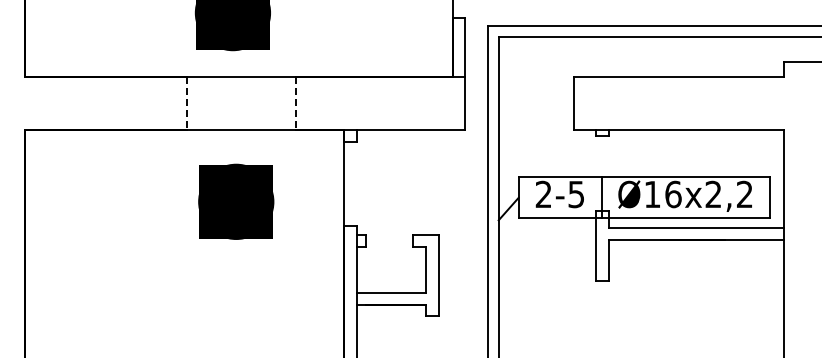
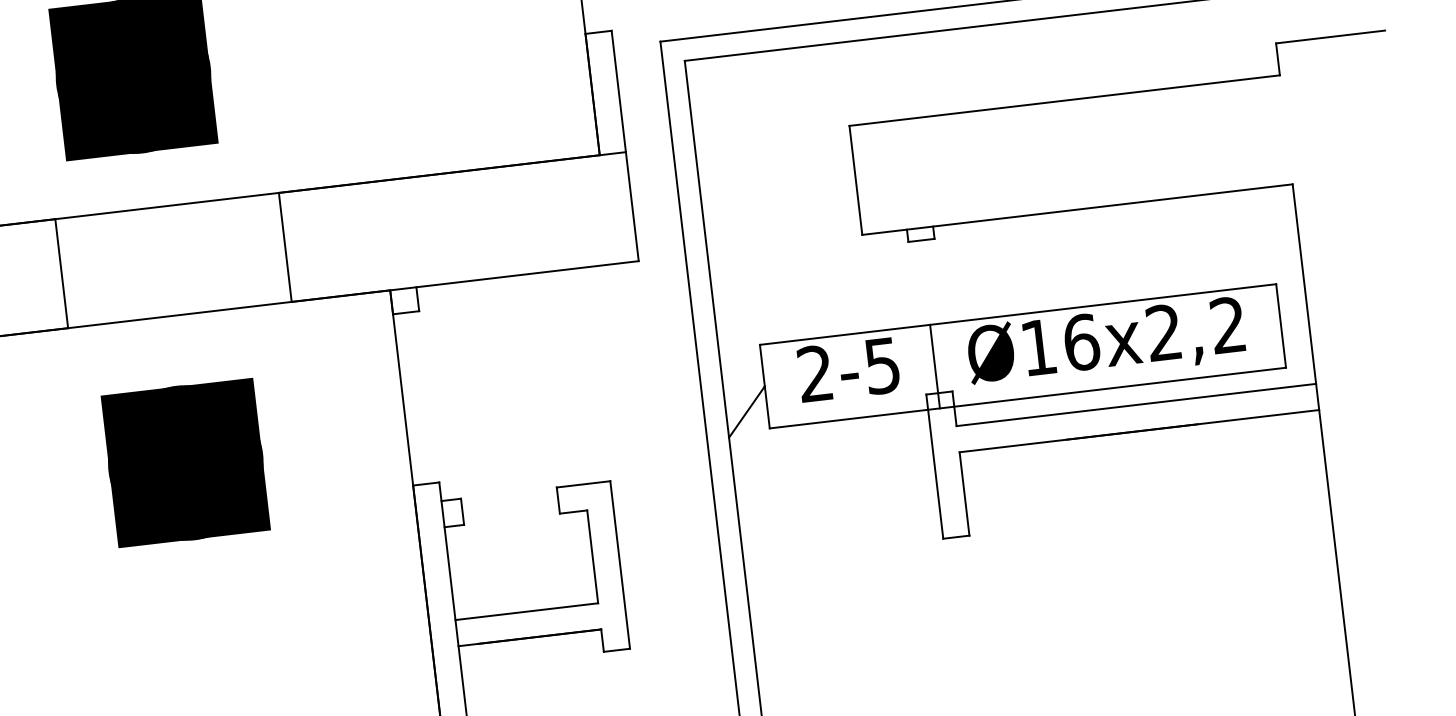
line: (187, 103) -> (61, 272), dashed -> solid
line: (296, 103) -> (285, 246), dashed -> solid

